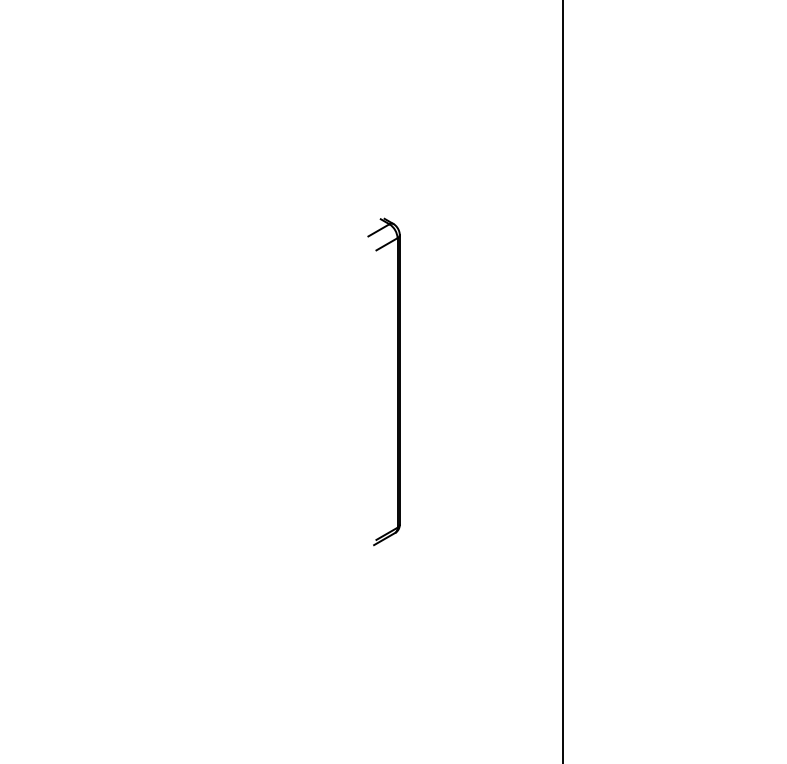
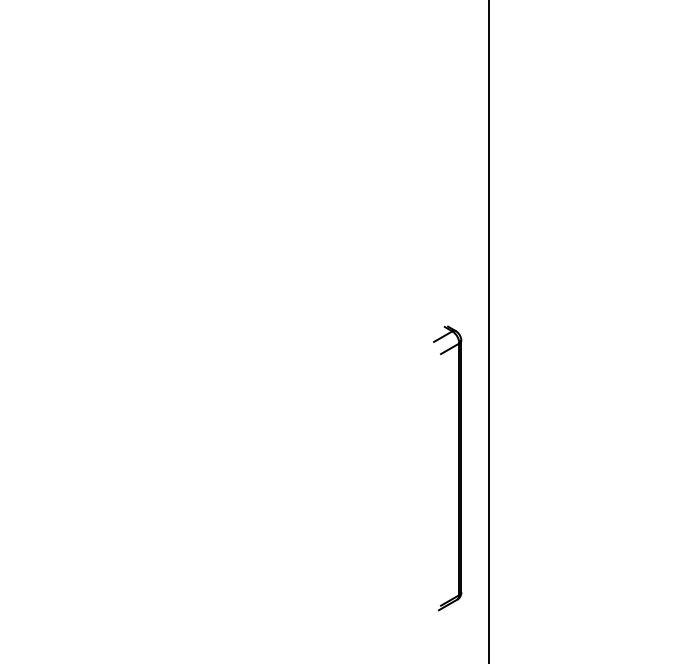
part: (397, 381) -> (459, 468), moved

